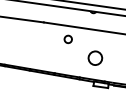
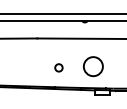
circle: (67, 38) -> (58, 67), moved
circle: (95, 58) -> (93, 66), size x1.4

